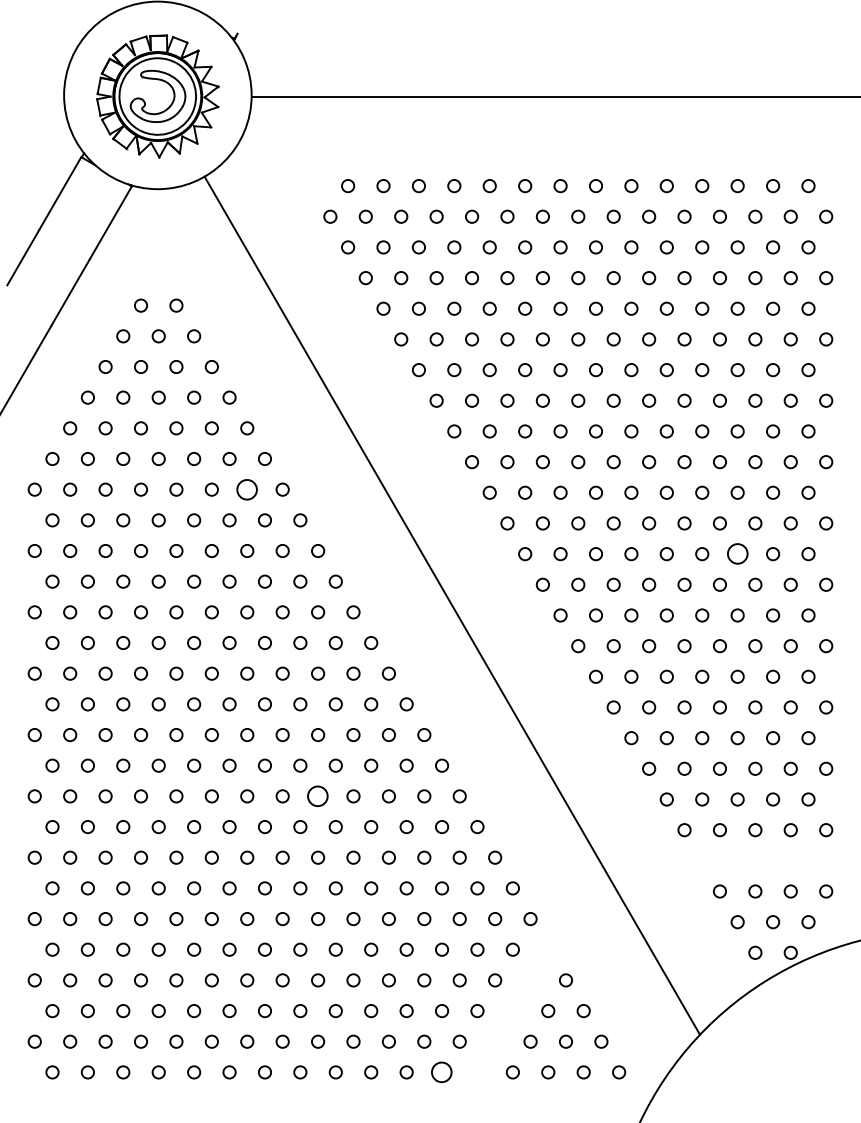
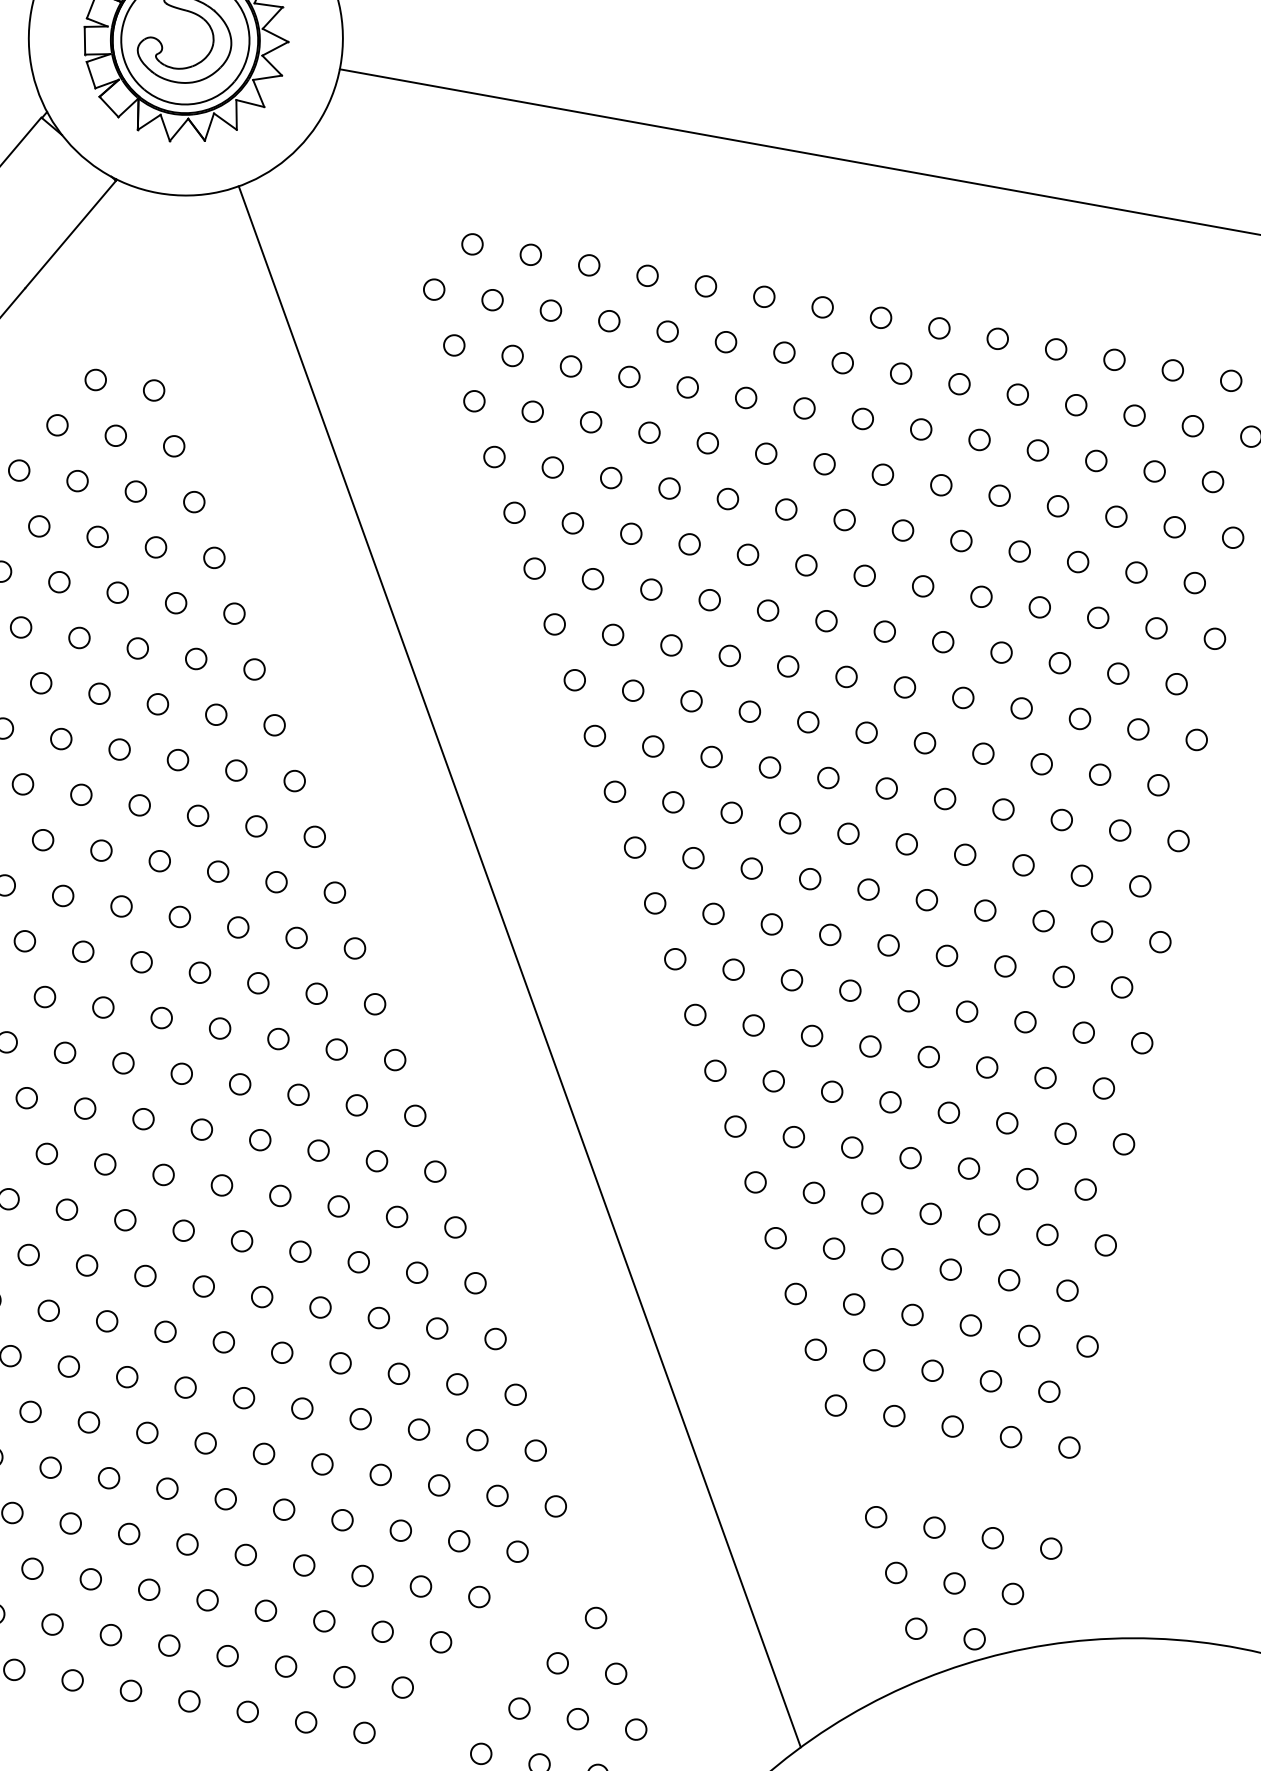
circle: (247, 489) -> (216, 714), size x0.62
circle: (737, 554) -> (1004, 966), size x0.62
circle: (318, 796) -> (242, 1241), size x0.62
circle: (442, 1072) -> (365, 1733), size x0.62

